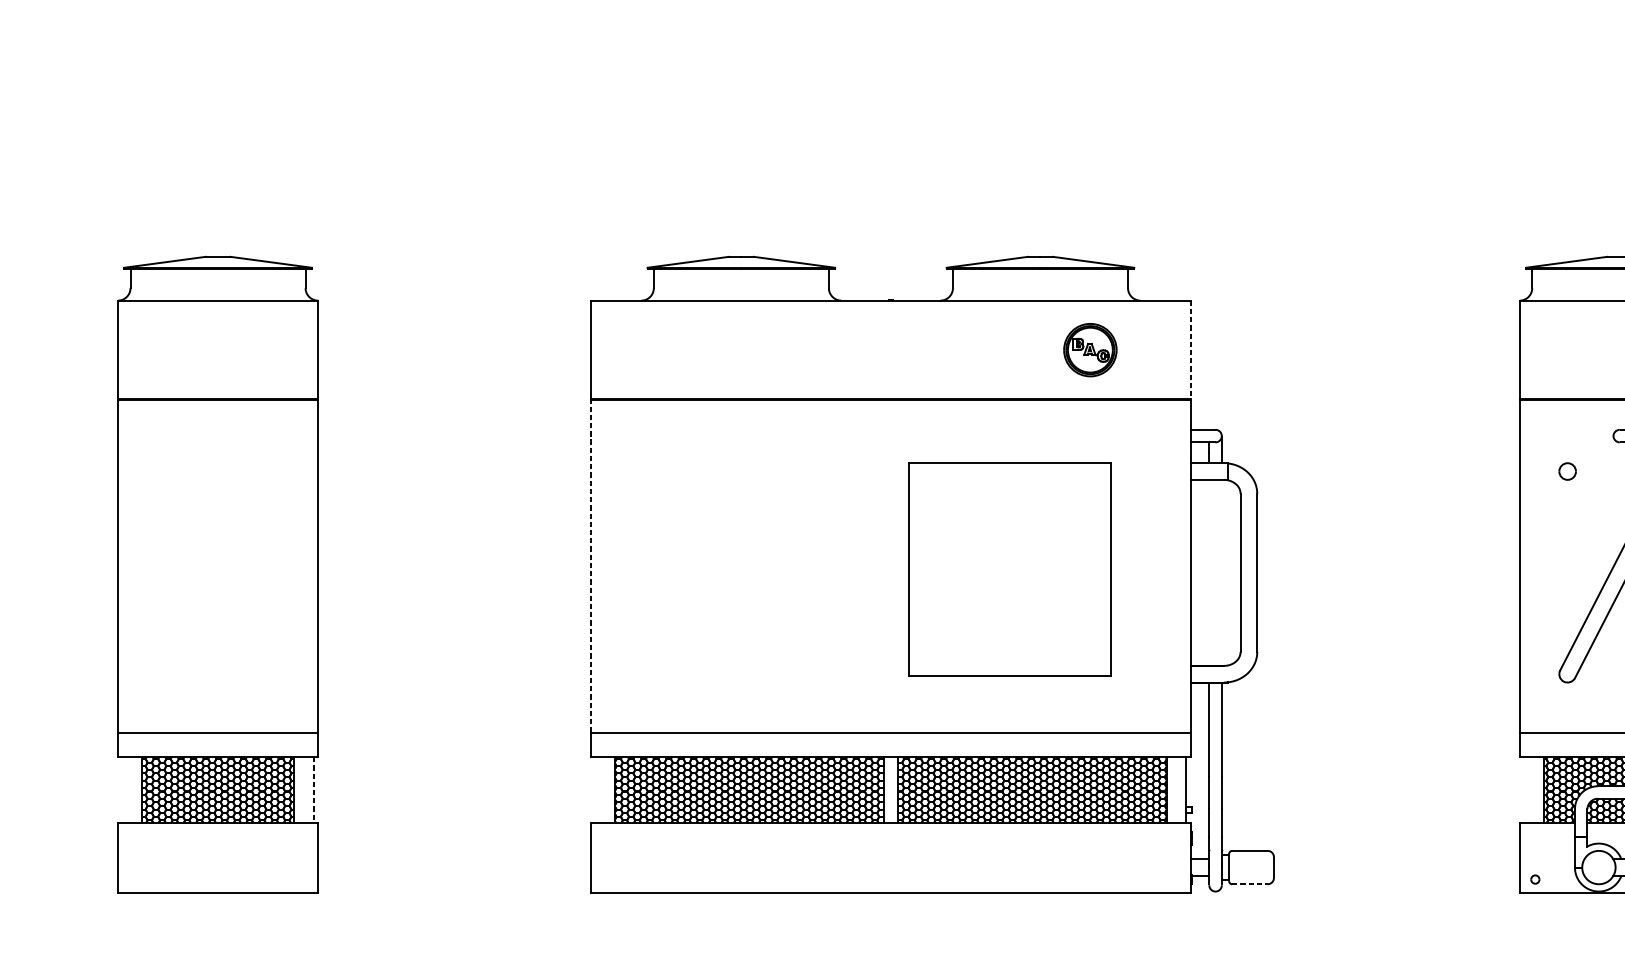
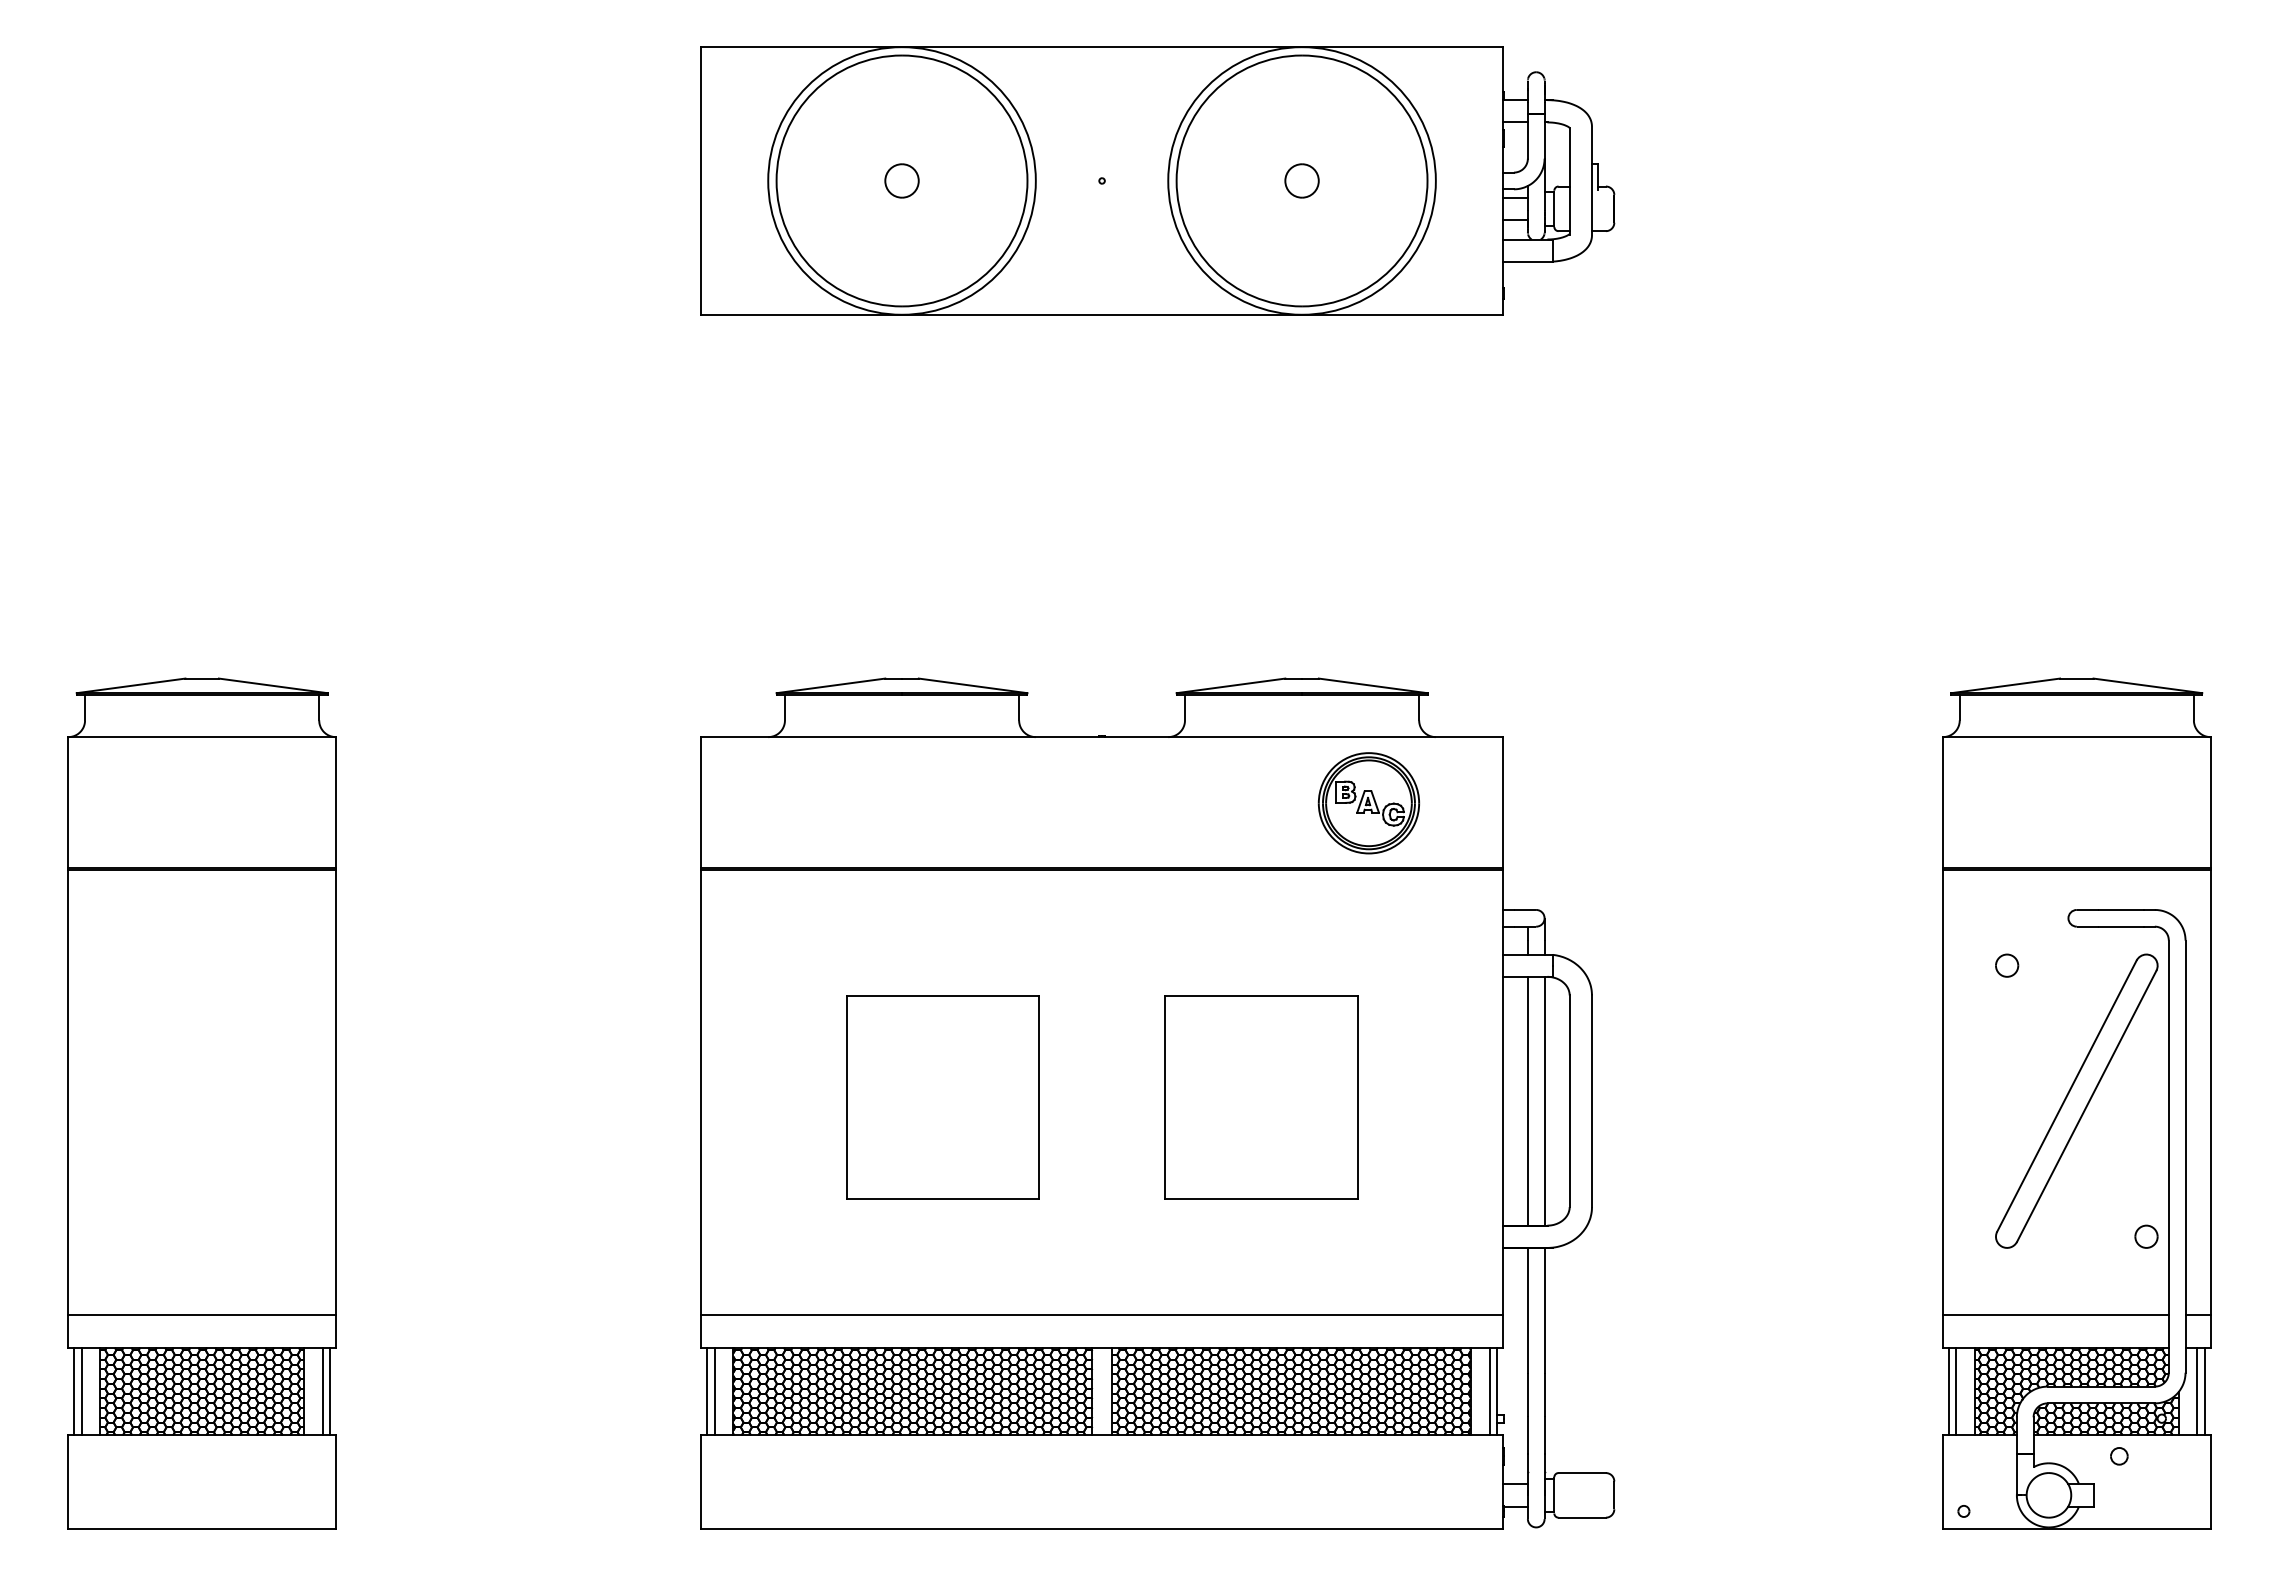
line: (1190, 349) -> (1502, 802), dashed -> solid
part: (1090, 350) -> (1368, 803), size x1.43
line: (591, 566) -> (701, 1092), dashed -> solid
part: (771, 570) -> (942, 1097), added
part: (1010, 570) -> (1261, 1097), size x0.71
line: (1209, 572) -> (1527, 1100), added
line: (1221, 572) -> (1544, 1100), added
line: (121, 789) -> (73, 1391), added
line: (127, 789) -> (81, 1391), added
line: (308, 789) -> (322, 1391), added
line: (314, 789) -> (330, 1391), dashed -> solid
line: (595, 789) -> (706, 1391), added
line: (601, 789) -> (714, 1391), added
line: (1180, 789) -> (1489, 1391), added
line: (1523, 789) -> (1948, 1391), added
line: (1529, 789) -> (1956, 1391), added
line: (1250, 884) -> (1582, 1517), dashed -> solid

